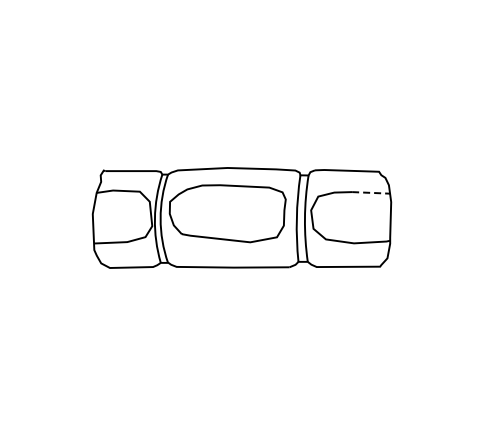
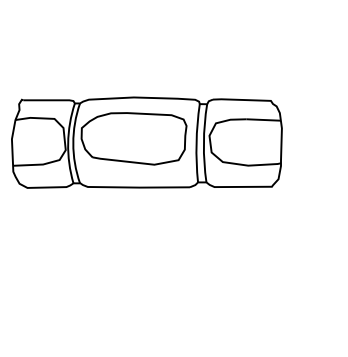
line: (371, 192) -> (264, 119), dashed -> solid

